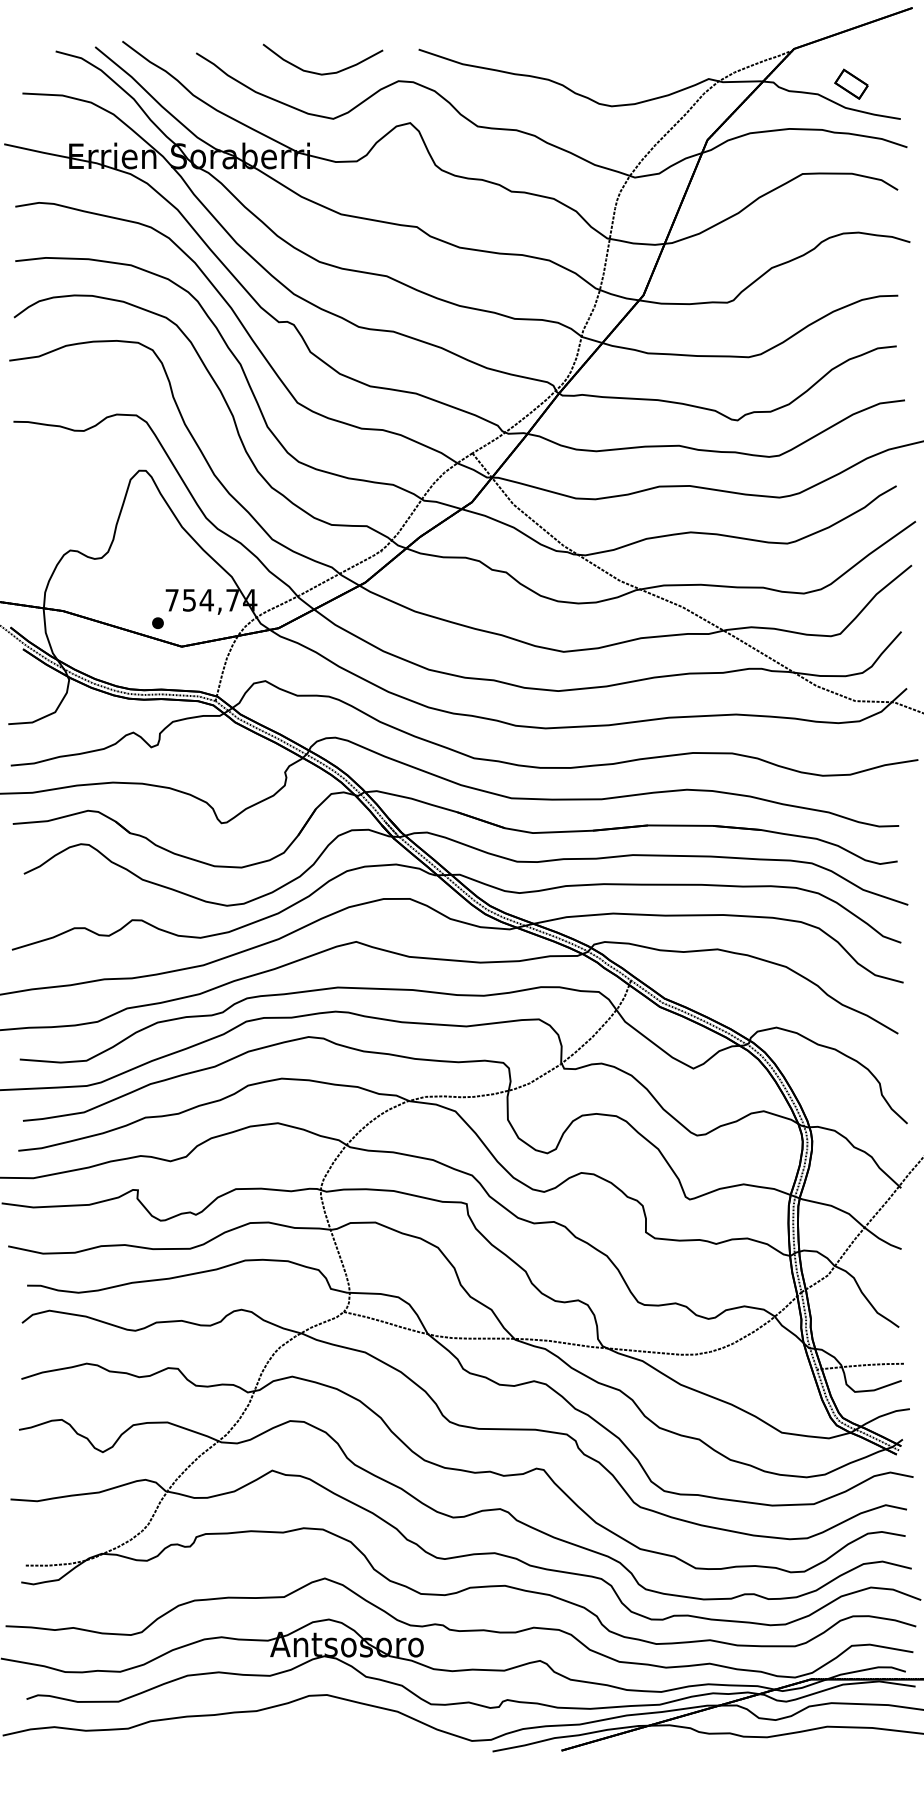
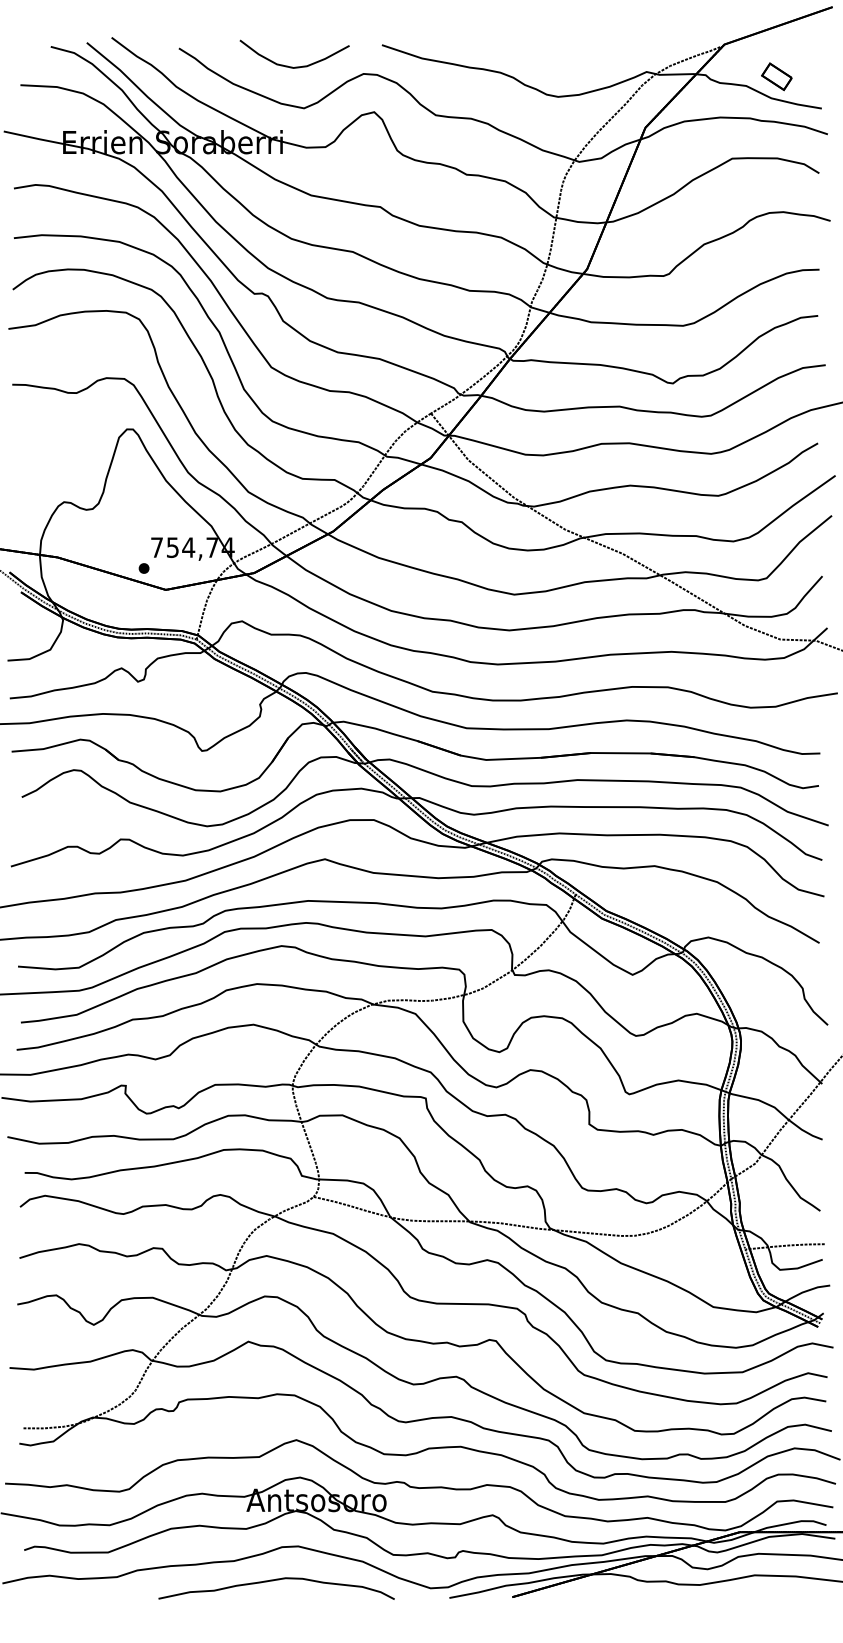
curve: (298, 1733) -> (272, 1581), added

